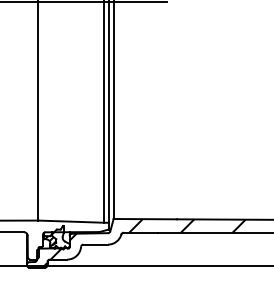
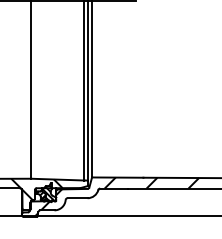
hatch: (45, 233) -> (36, 189), added
hatch: (59, 238) -> (48, 193), added

